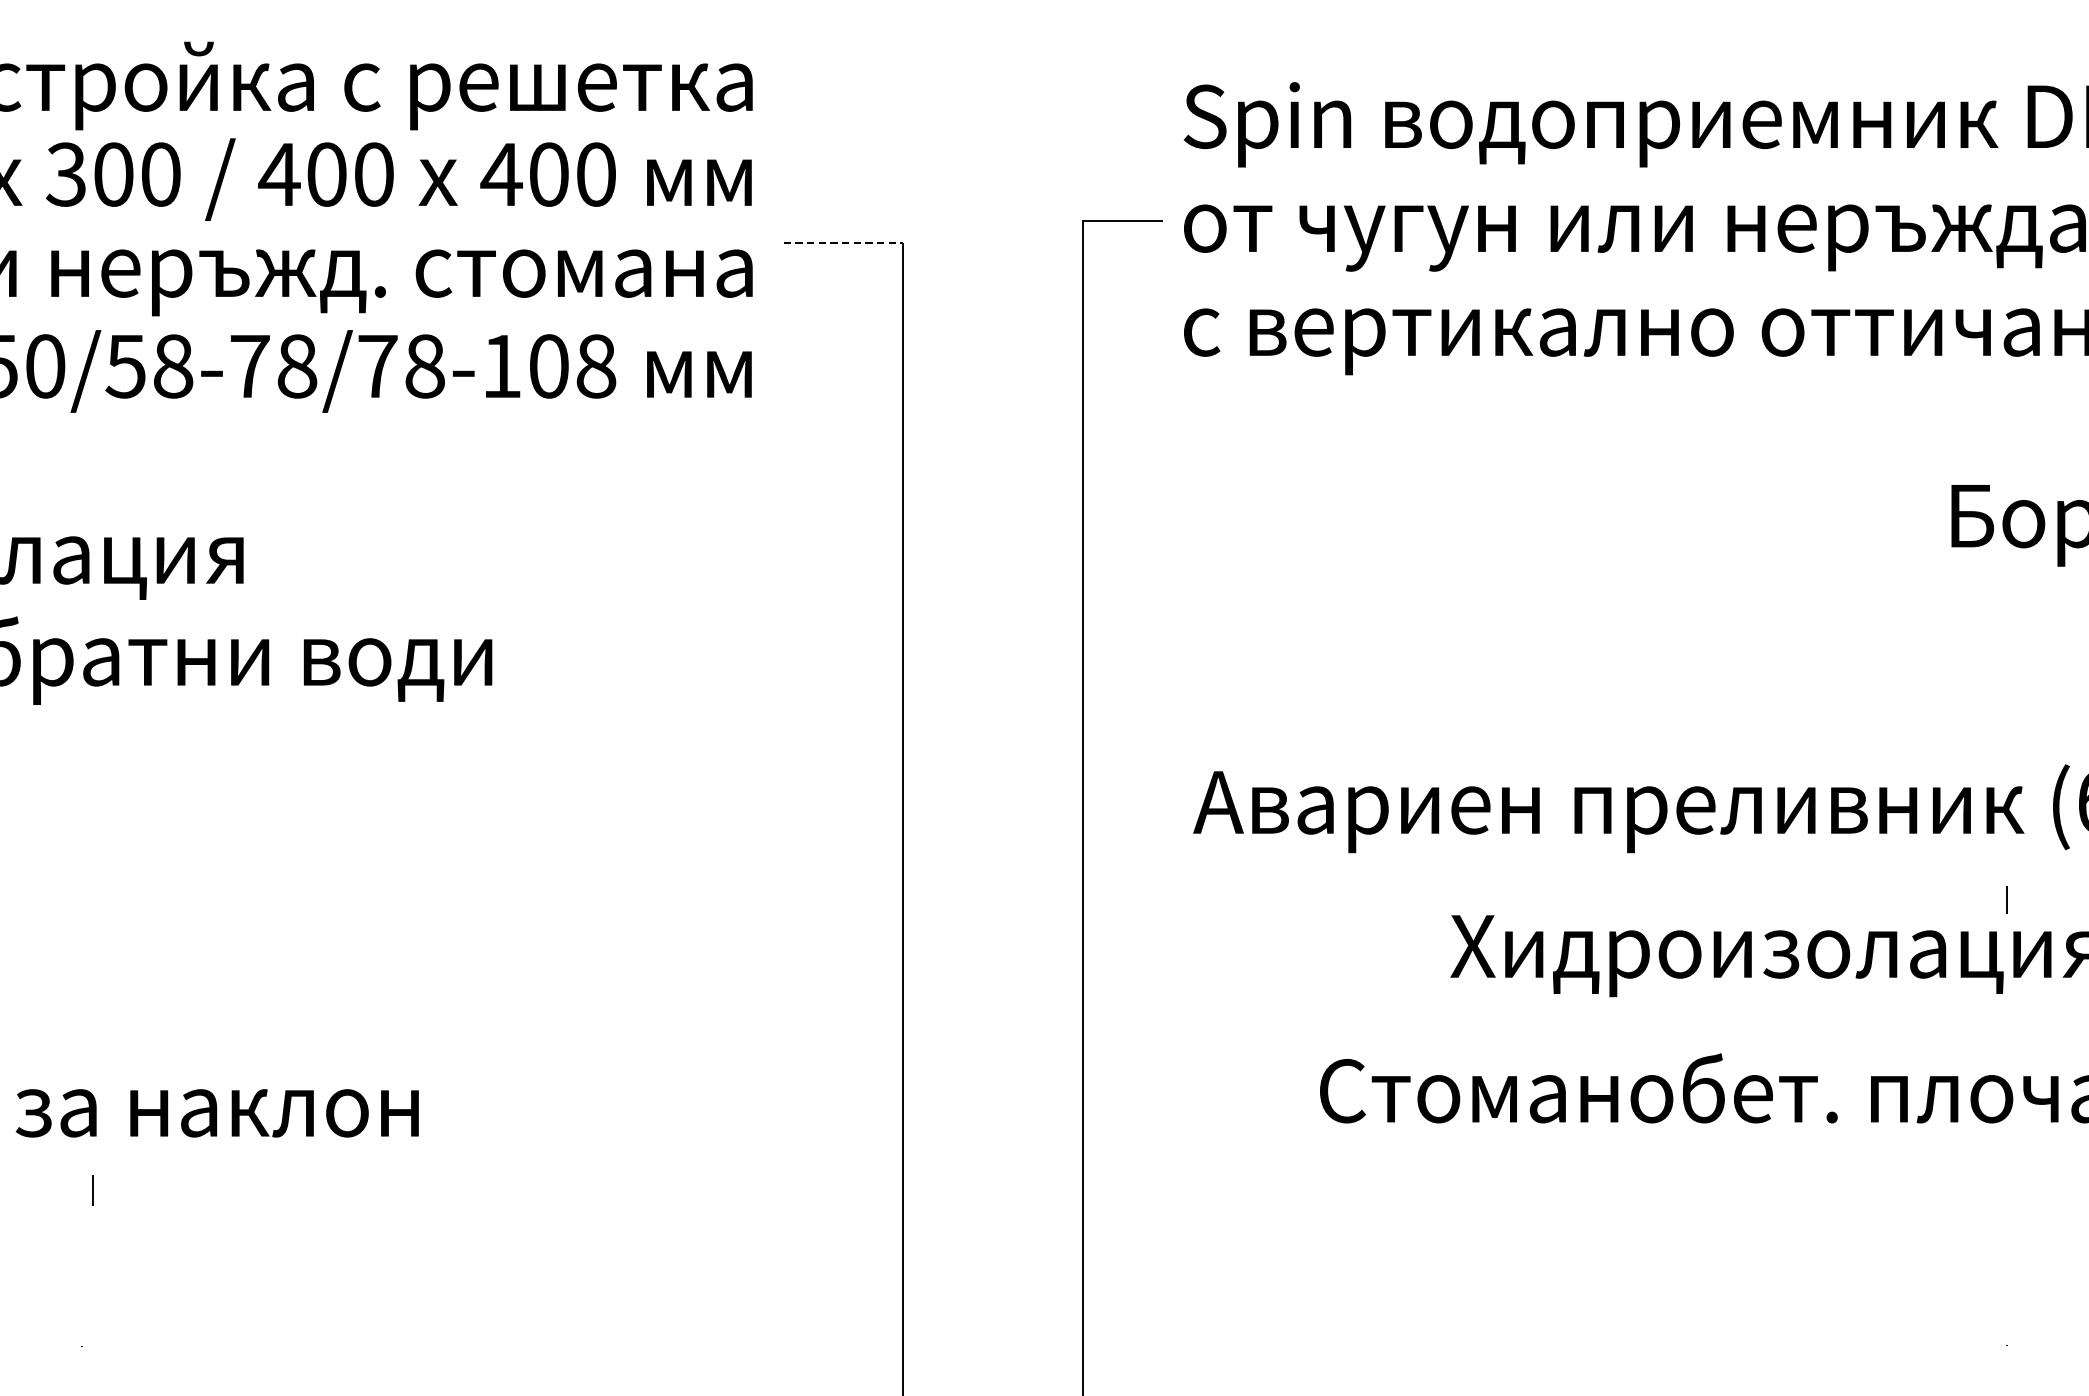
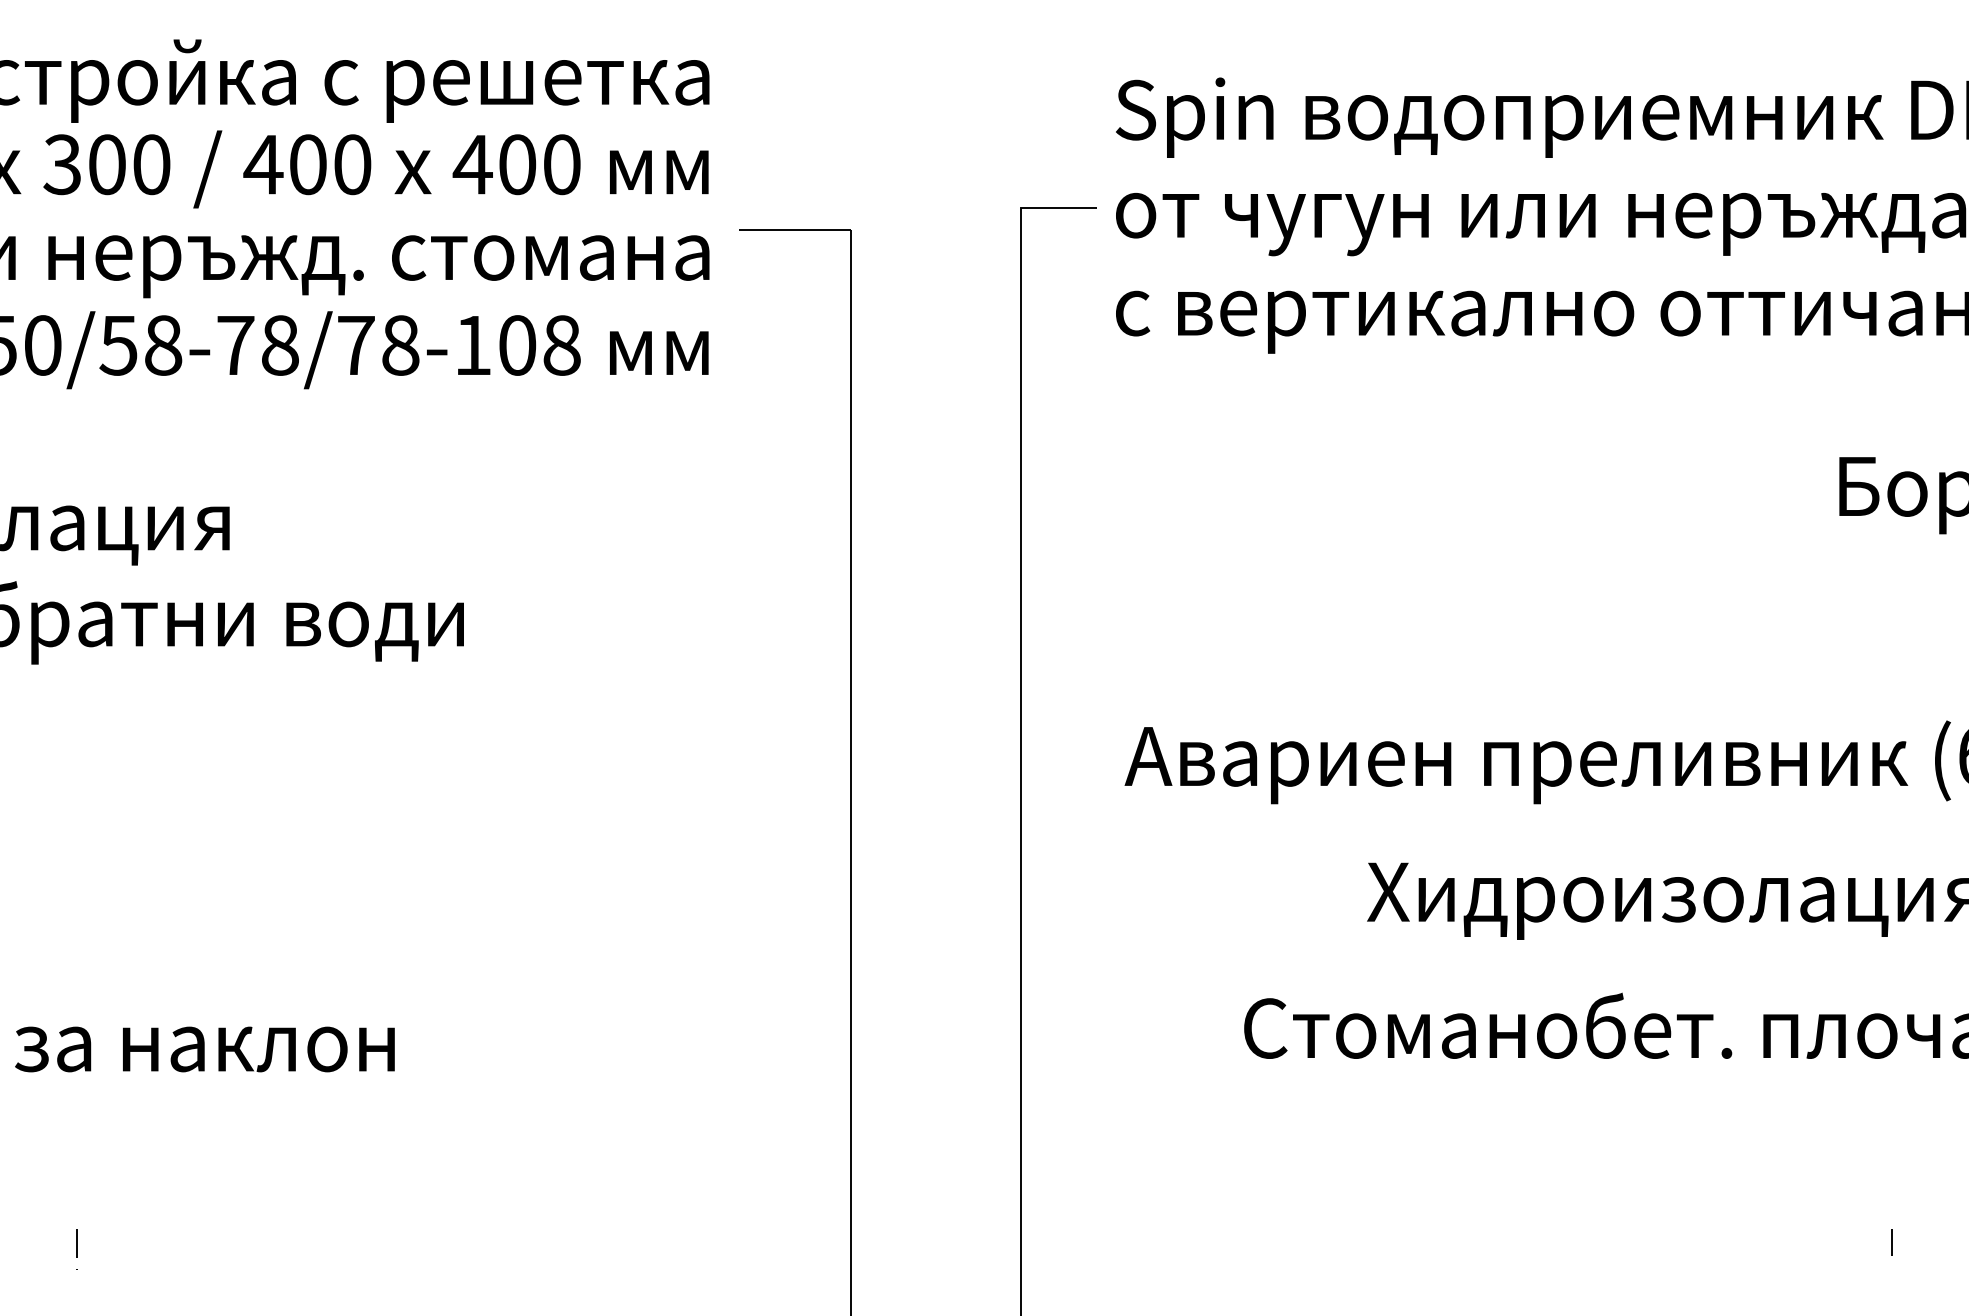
line: (843, 243) -> (795, 229), dashed -> solid
line: (2006, 900) -> (1891, 1242), moved
line: (92, 1190) -> (76, 1243), moved

